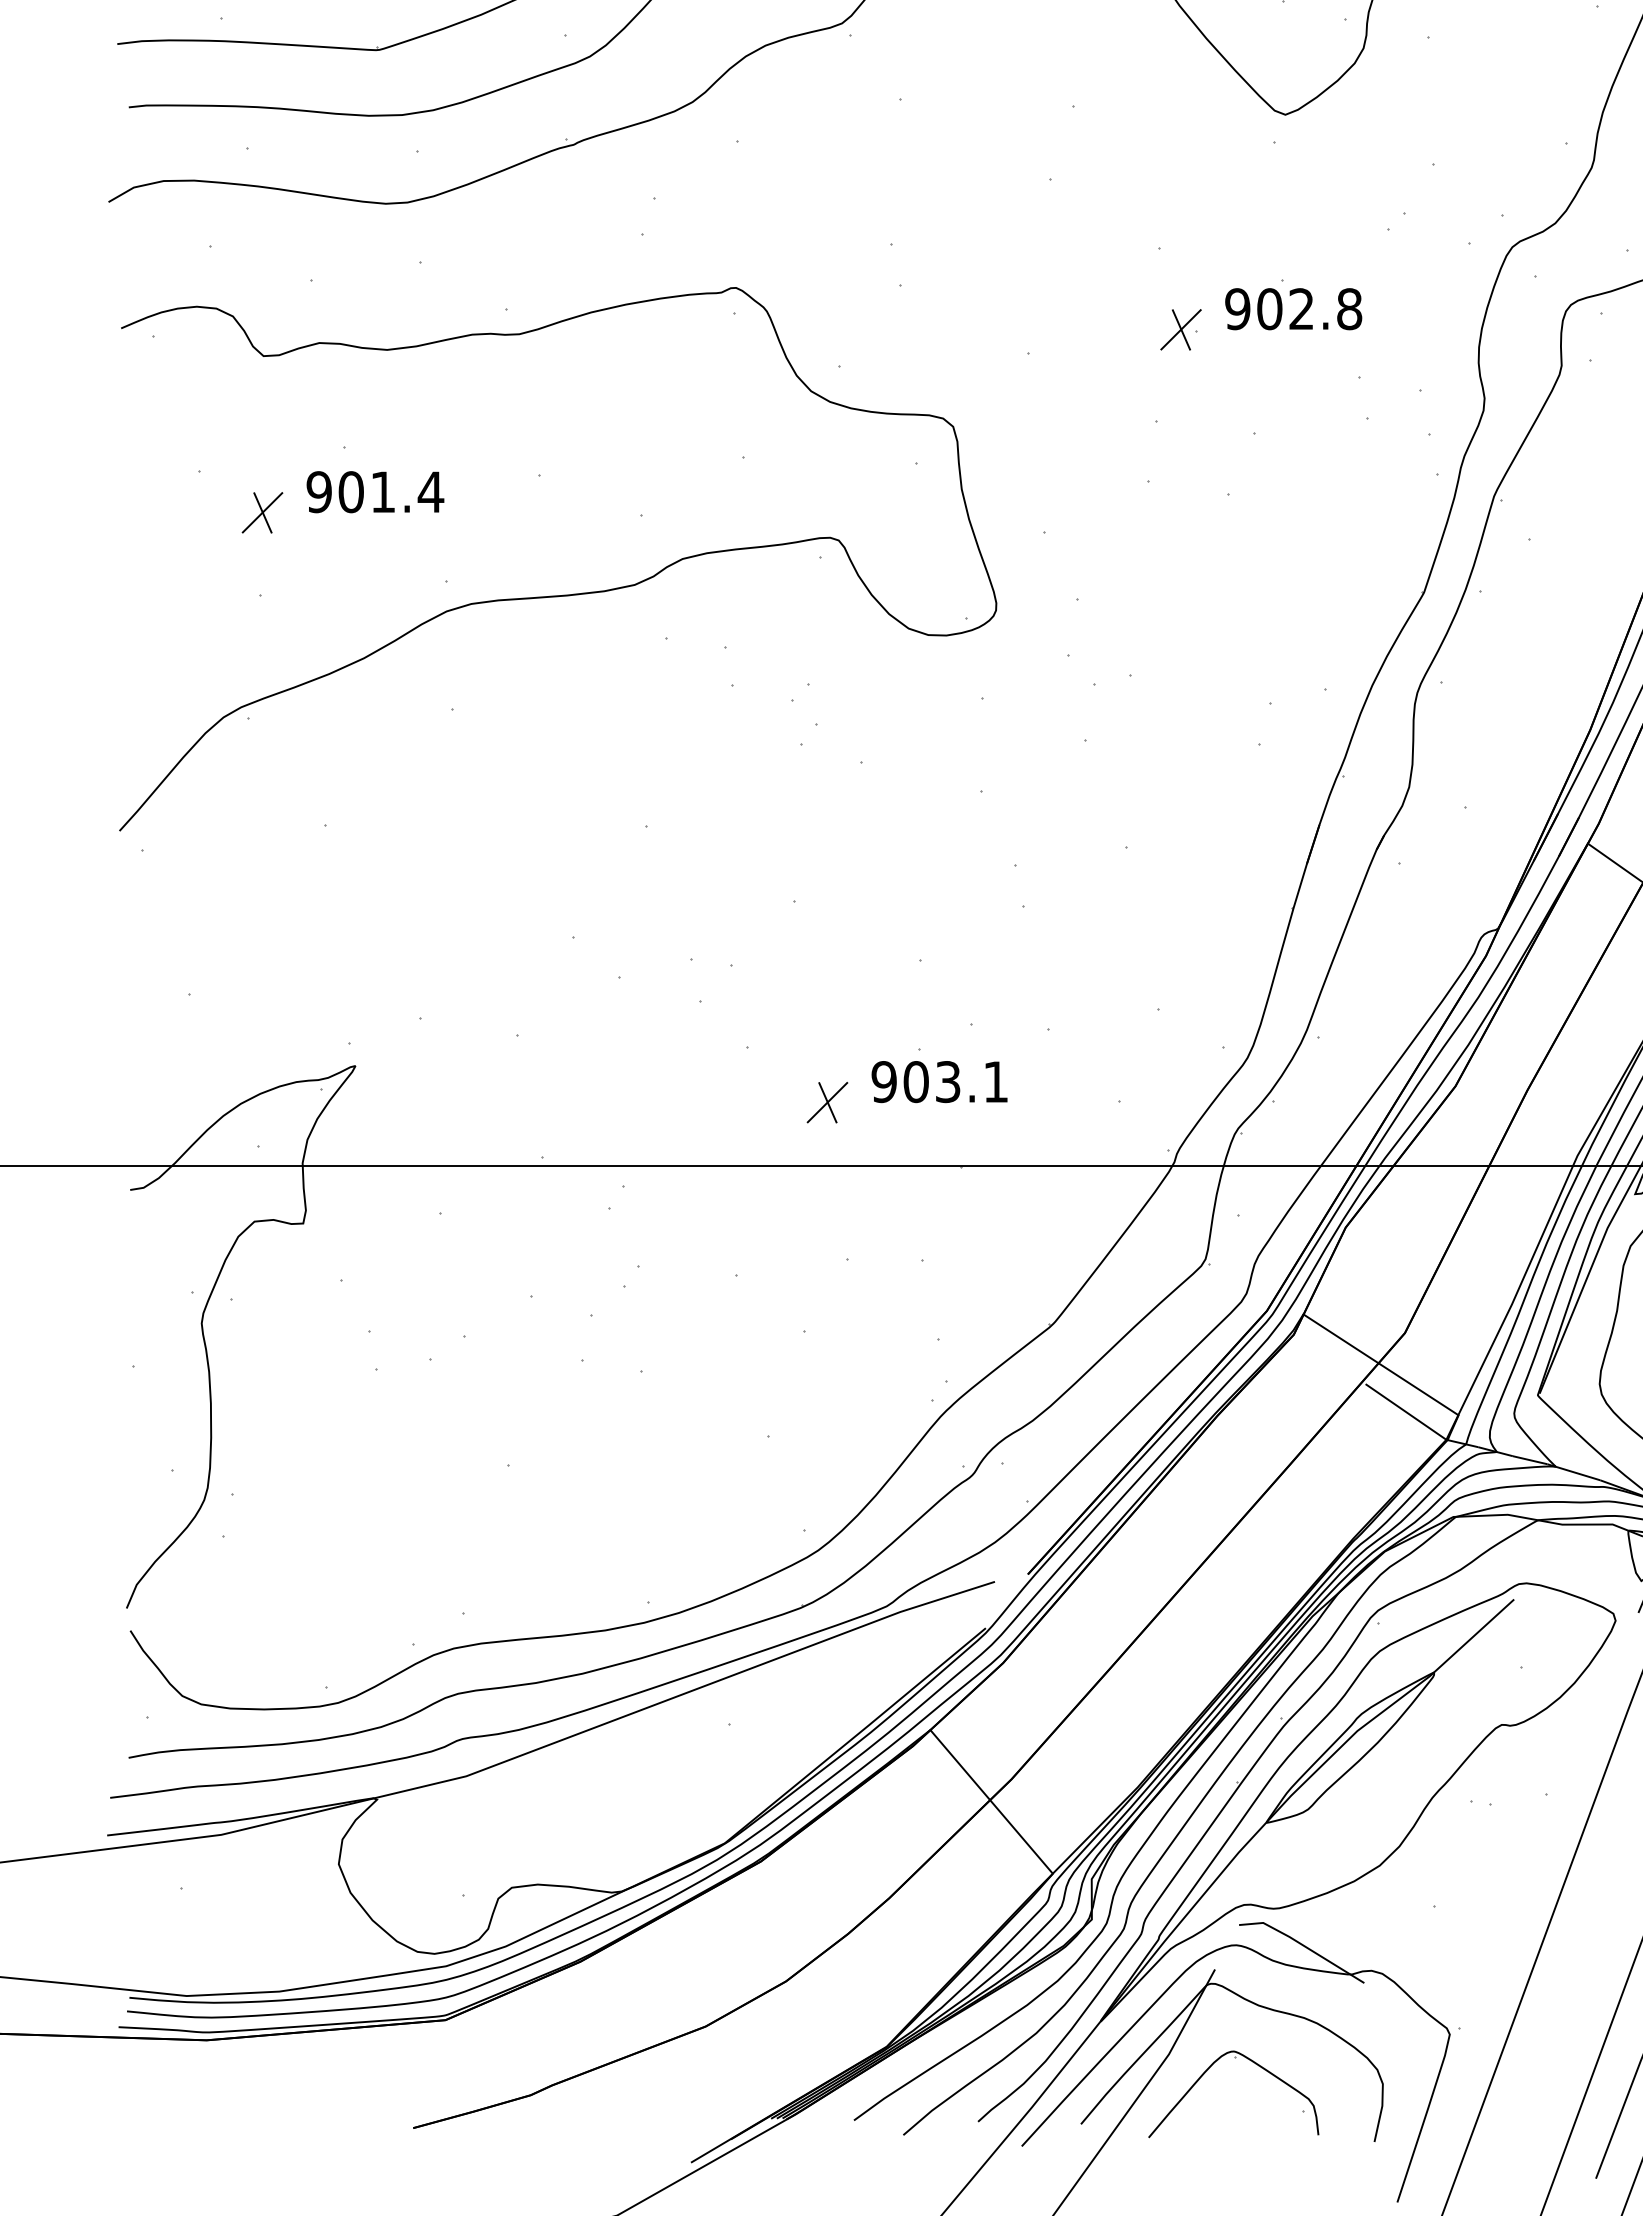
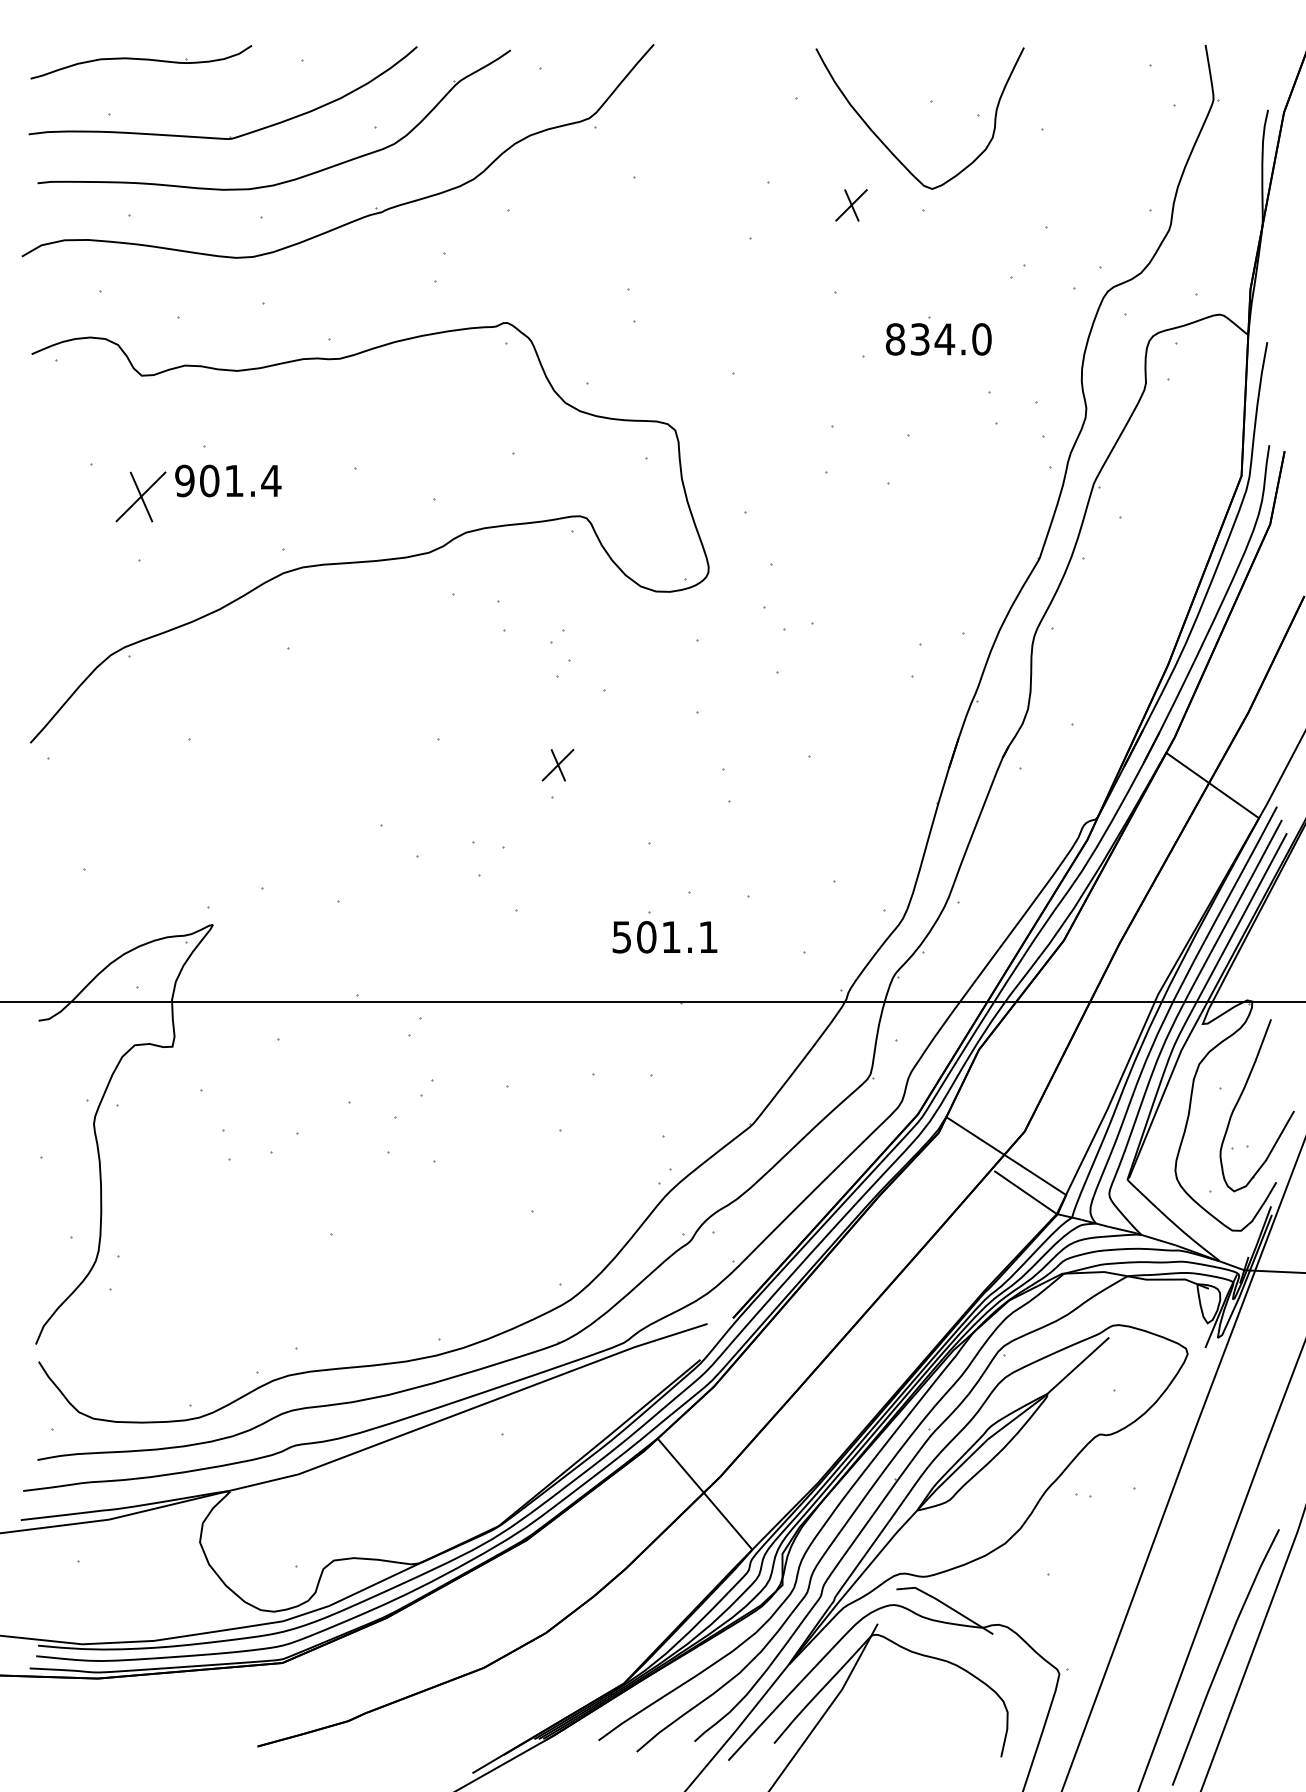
text: (1293, 309) -> (938, 339), 902.8 -> 834.0
part: (1180, 329) -> (851, 205), moved
part: (261, 512) -> (140, 496), size x1.6
text: (915, 1082) -> (646, 937), 903.1 -> 501.1
part: (826, 1102) -> (557, 765), moved
part: (1209, 2069) -> (873, 1701), removed

